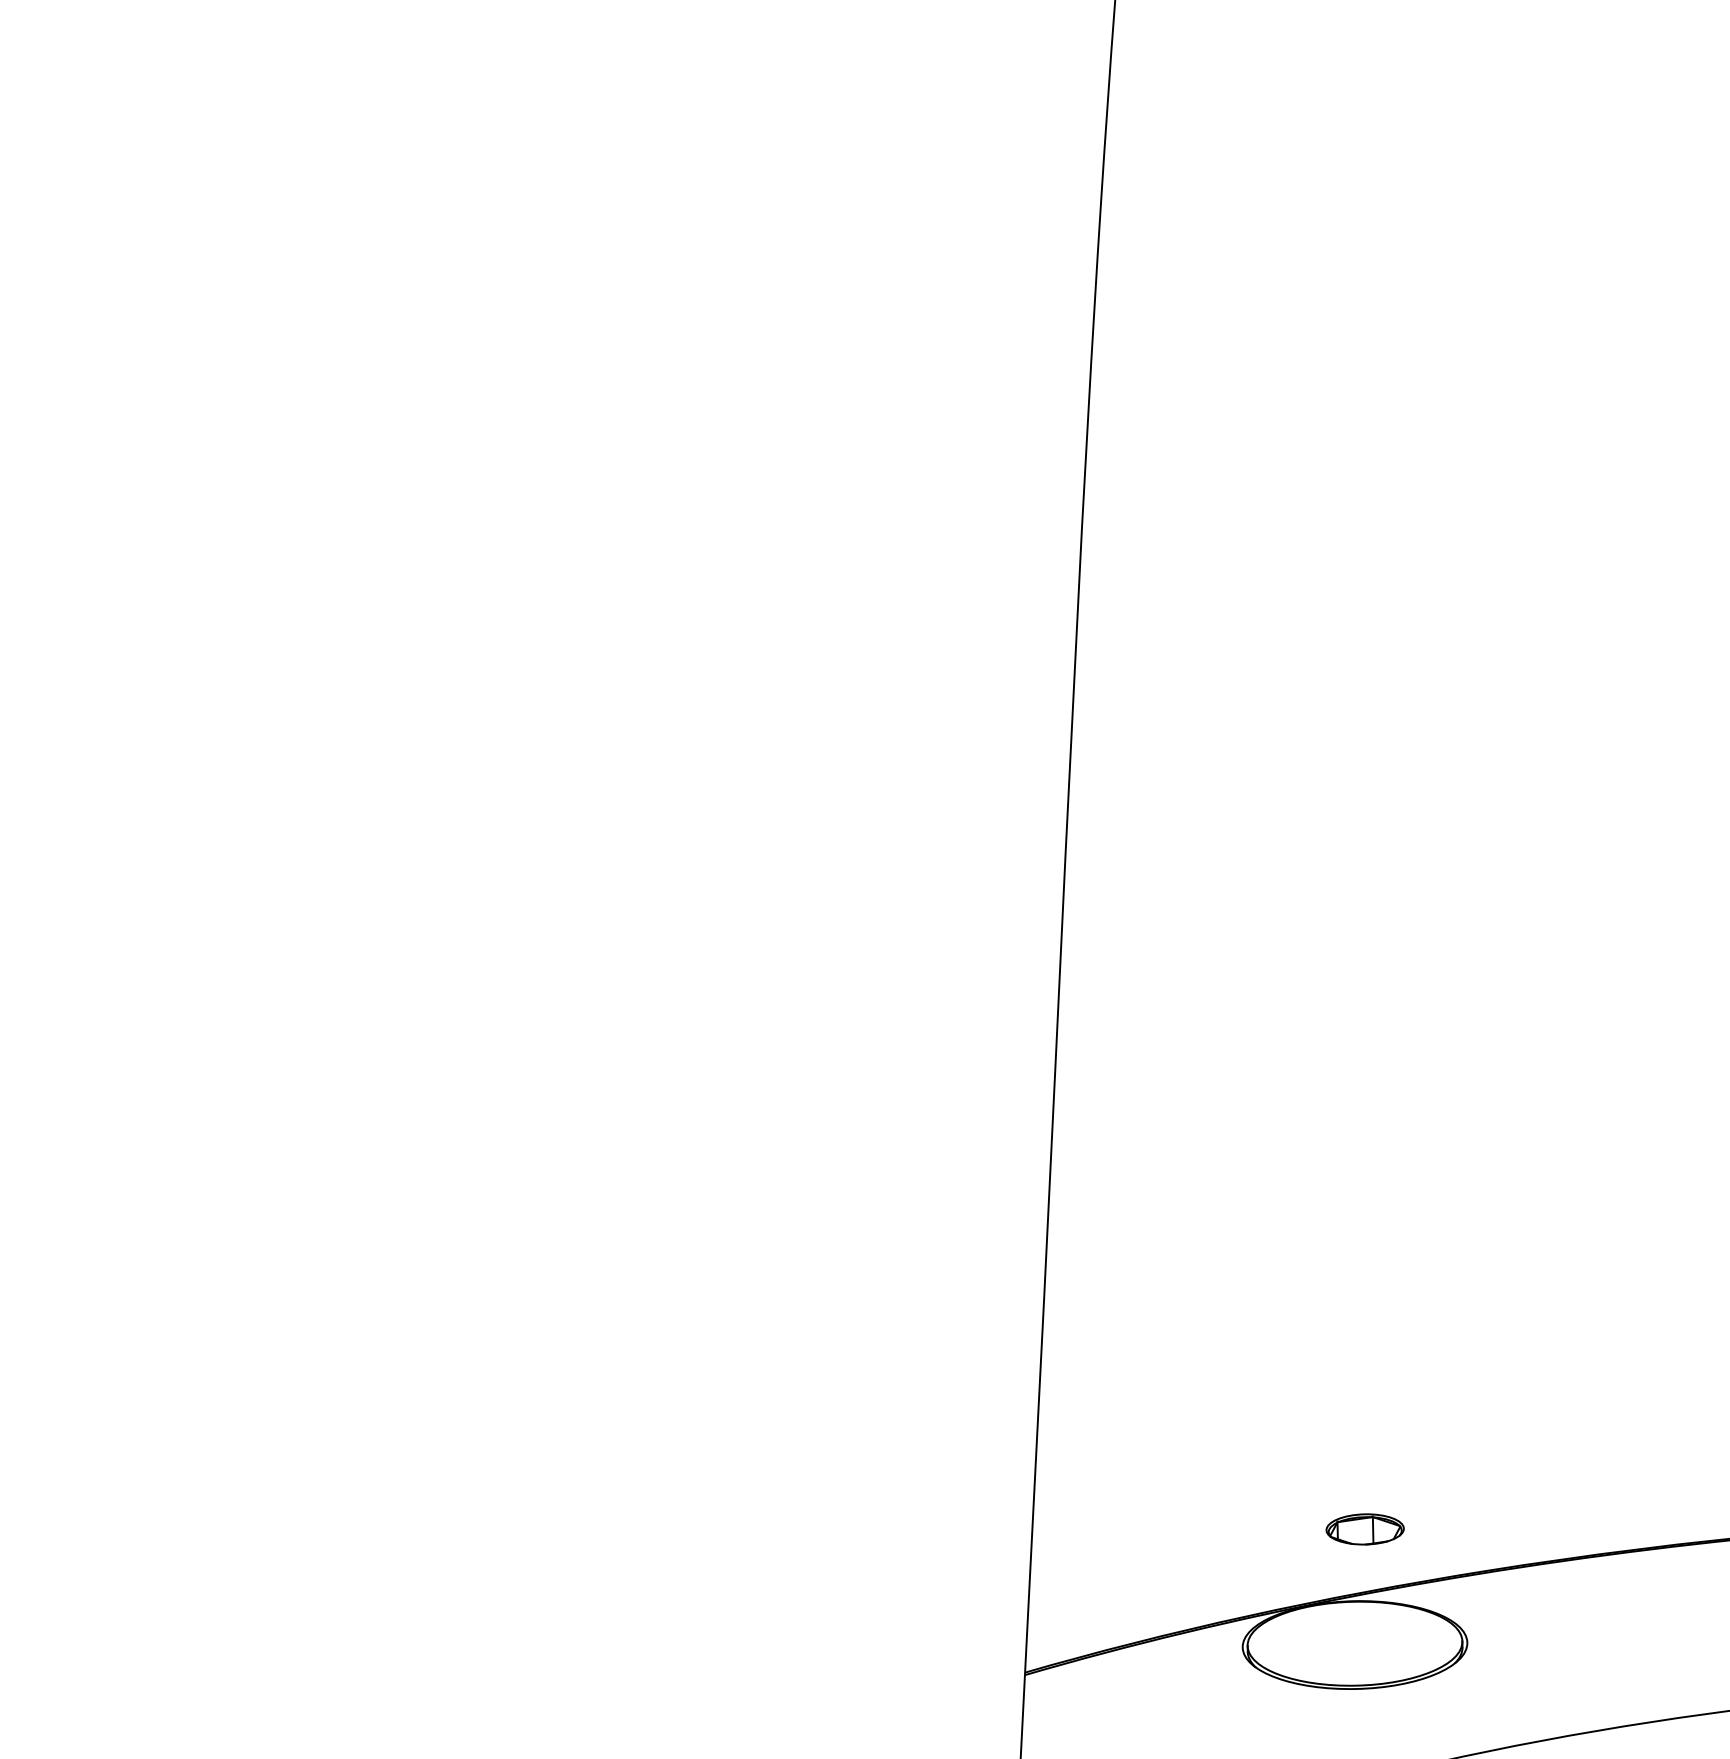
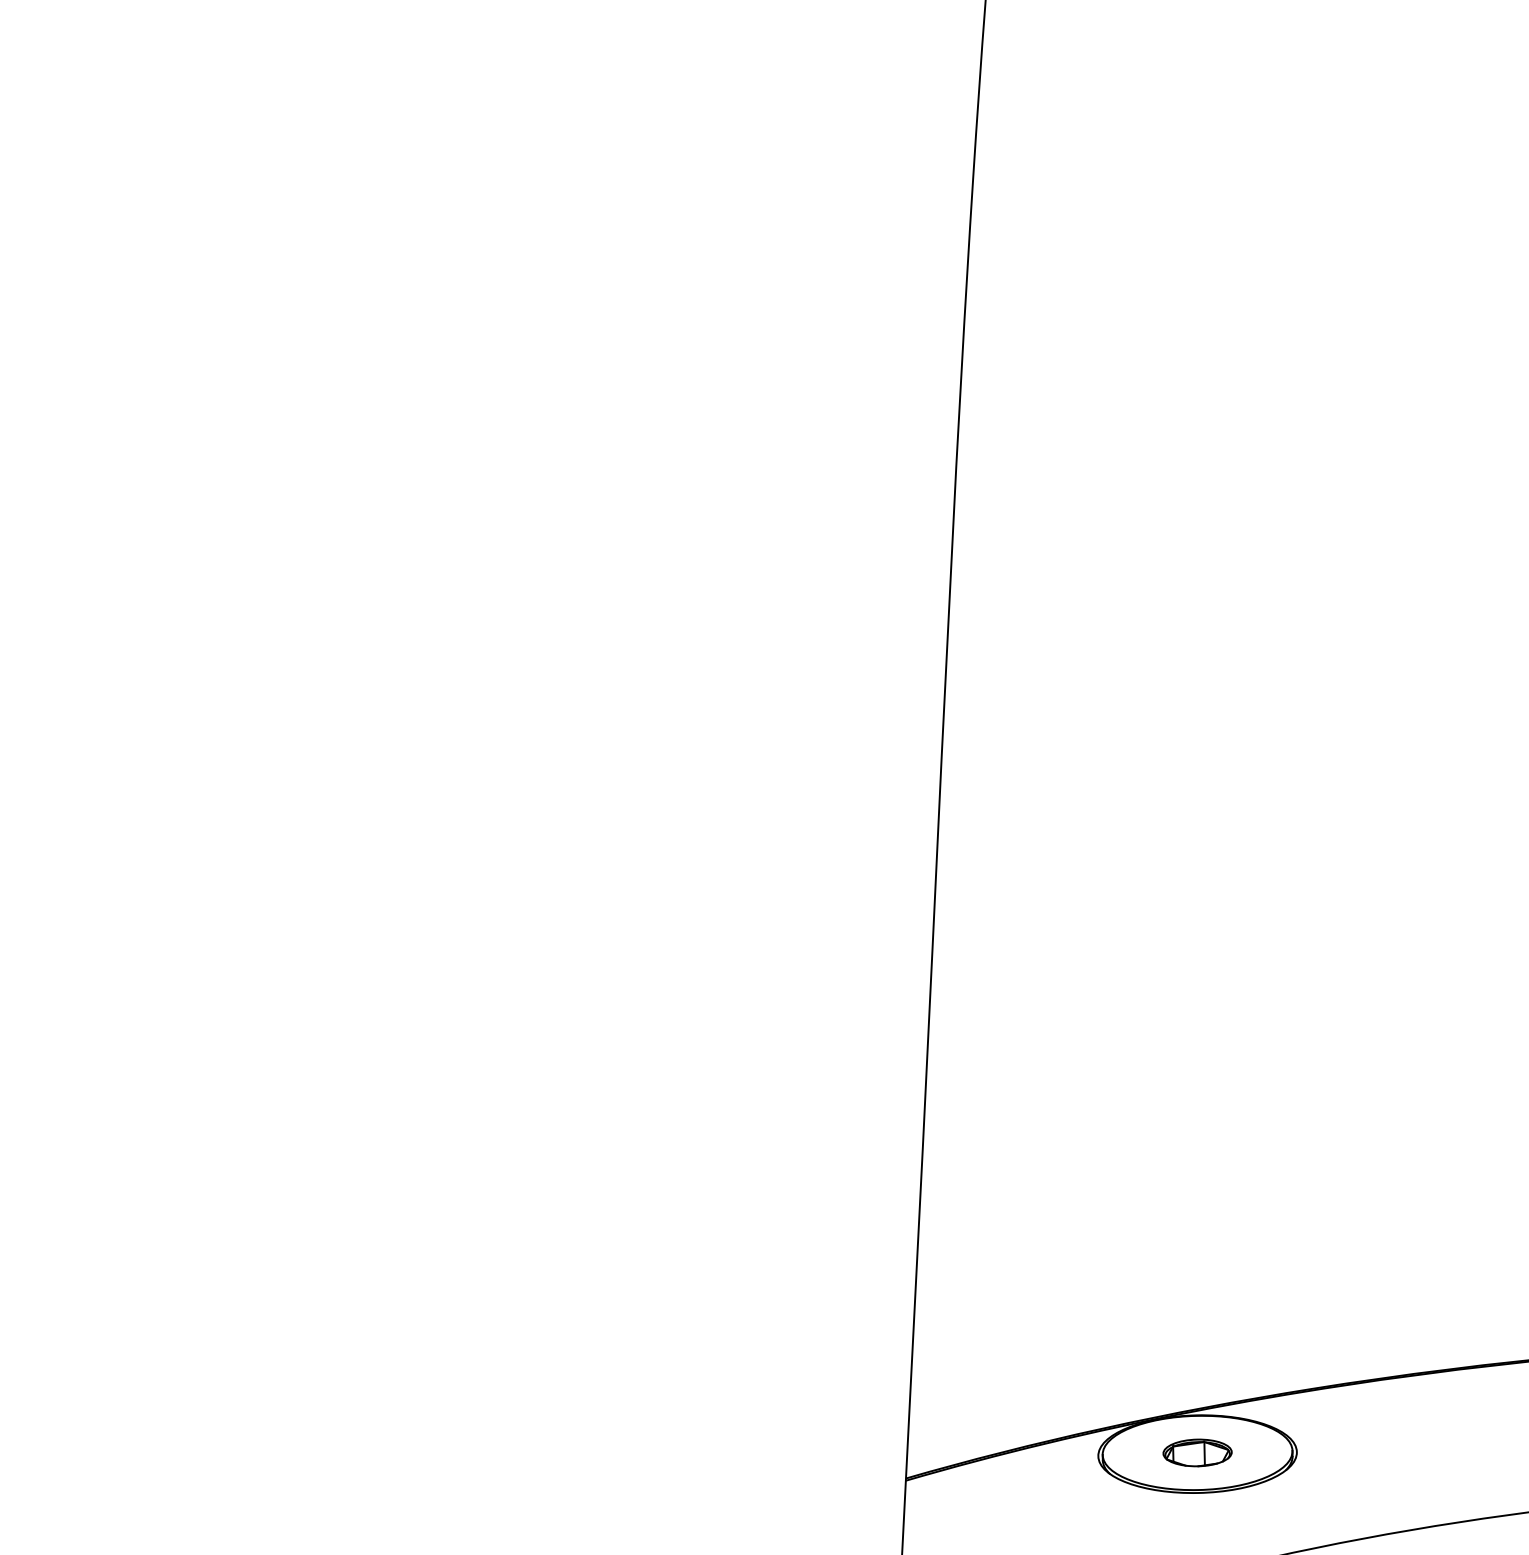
part: (1365, 1528) -> (1197, 1452), moved

